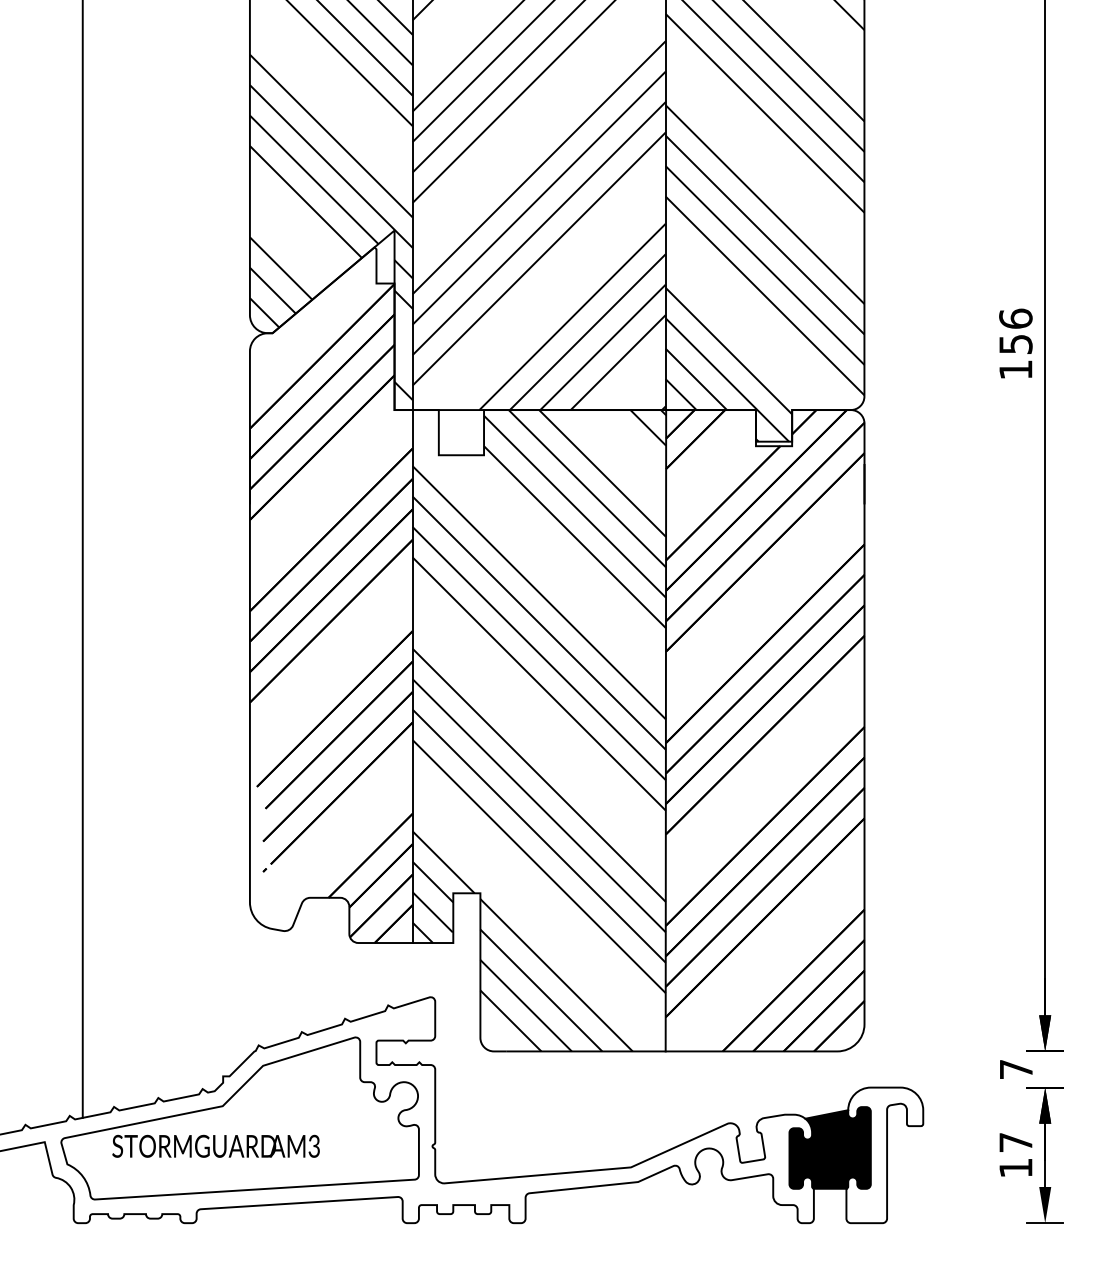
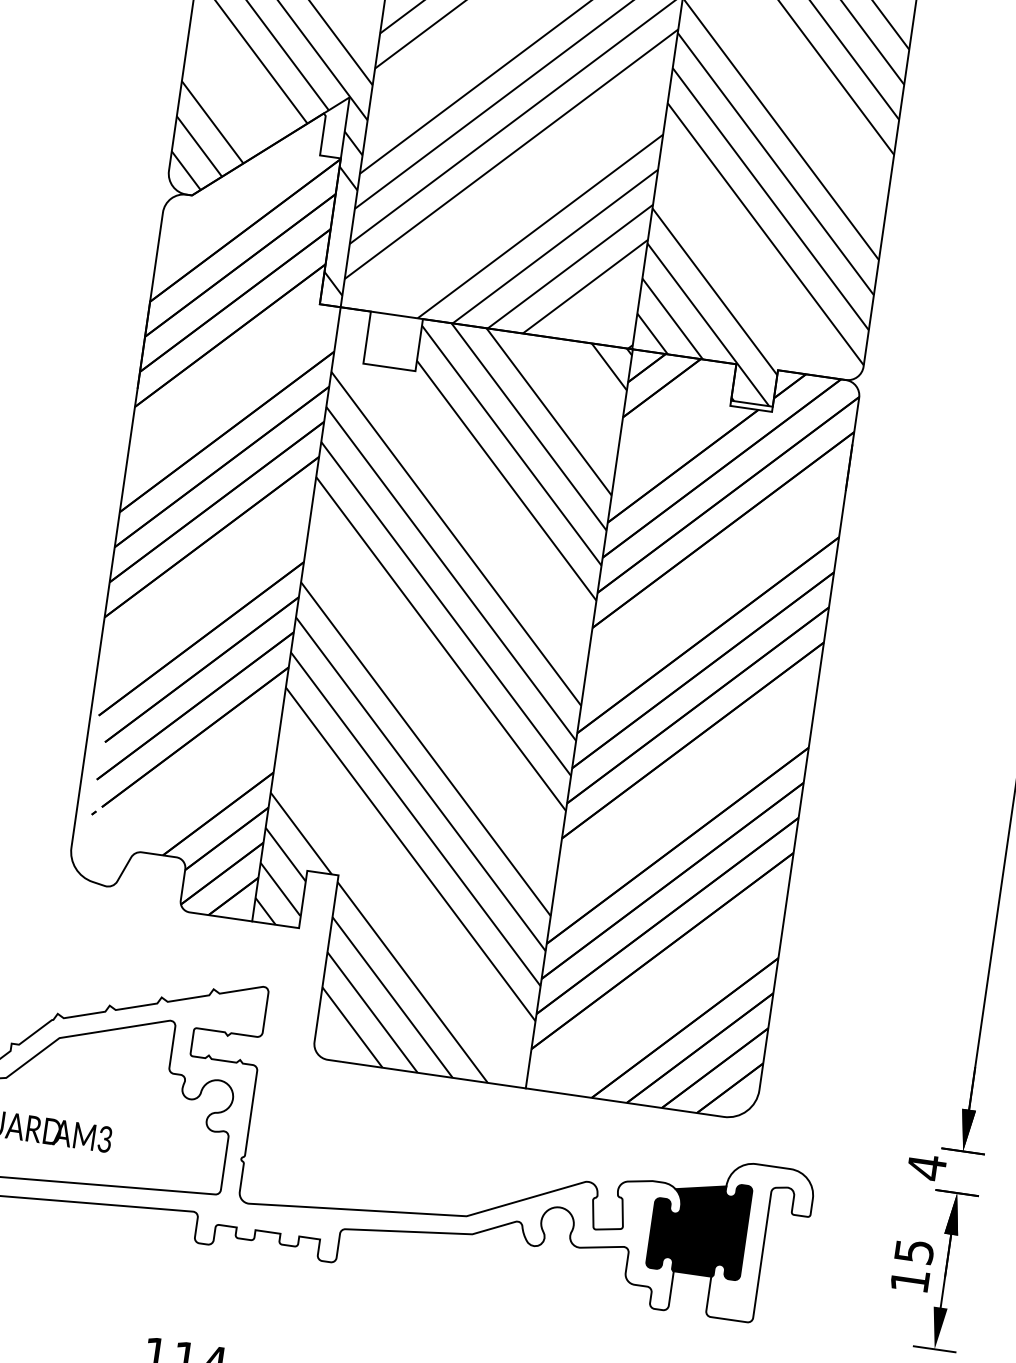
text: (1016, 1069) -> (927, 1167), 7 -> 4
text: (1015, 1142) -> (913, 1251), 17 -> 15

